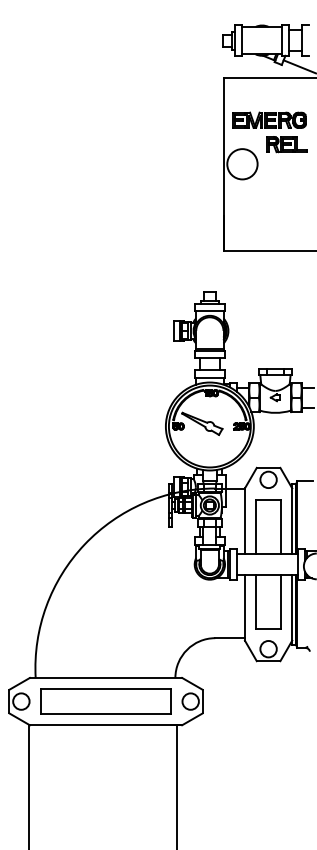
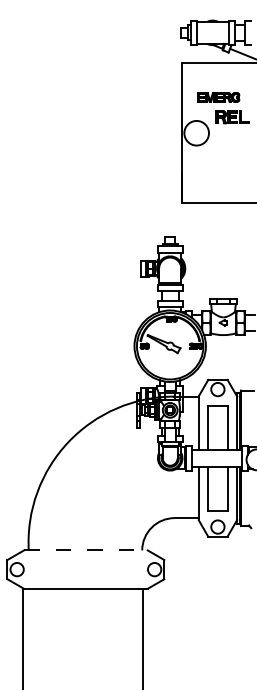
part: (269, 119) -> (218, 96), size x0.7
line: (106, 677) -> (86, 550), solid -> dashed
part: (105, 701) -> (85, 569), removed

